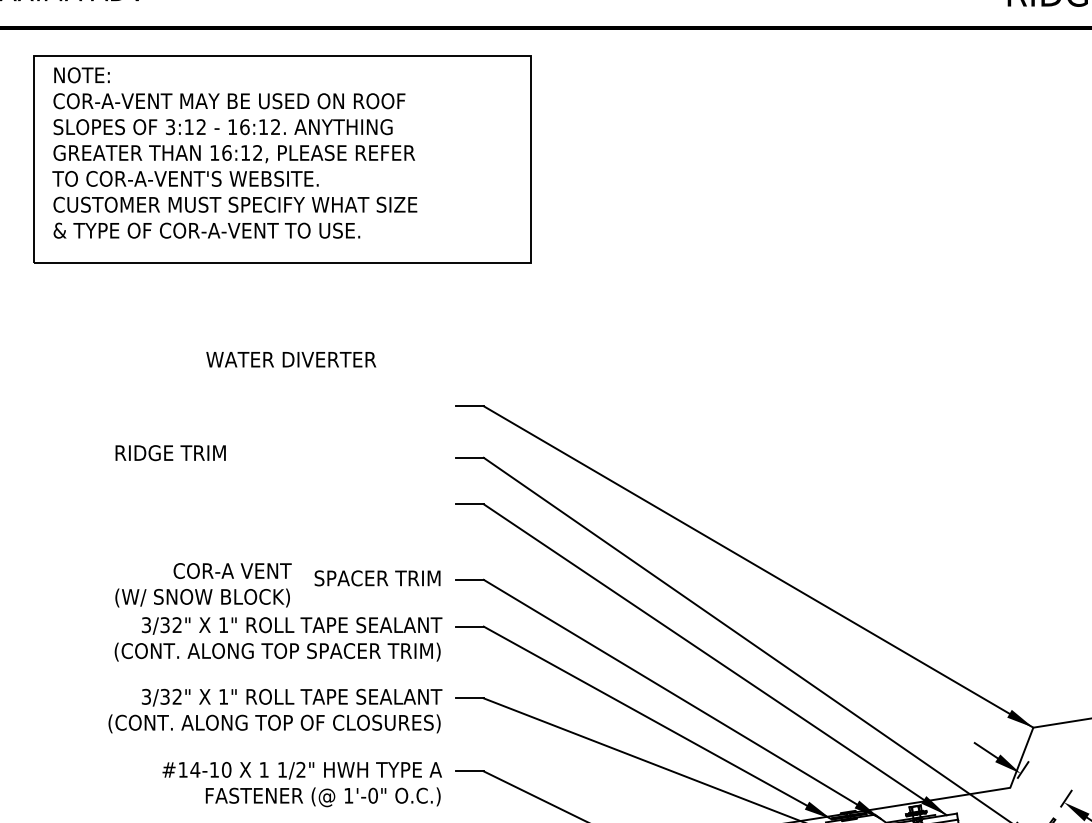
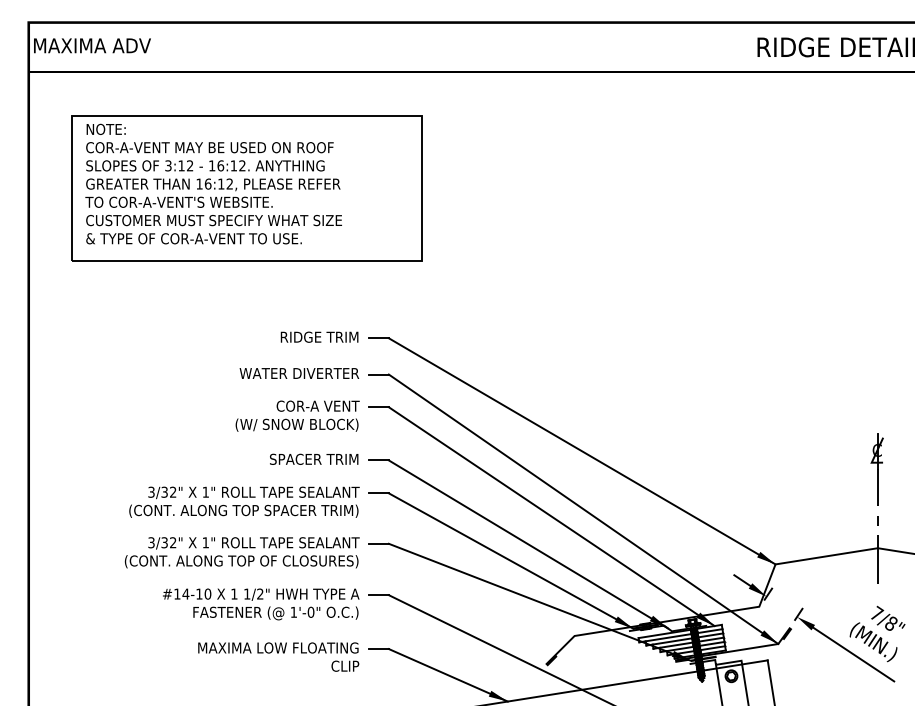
part: (281, 159) -> (246, 188), moved
text: (291, 359) -> (299, 373), moved
text: (170, 452) -> (319, 336), moved
text: (203, 584) -> (297, 415), moved

